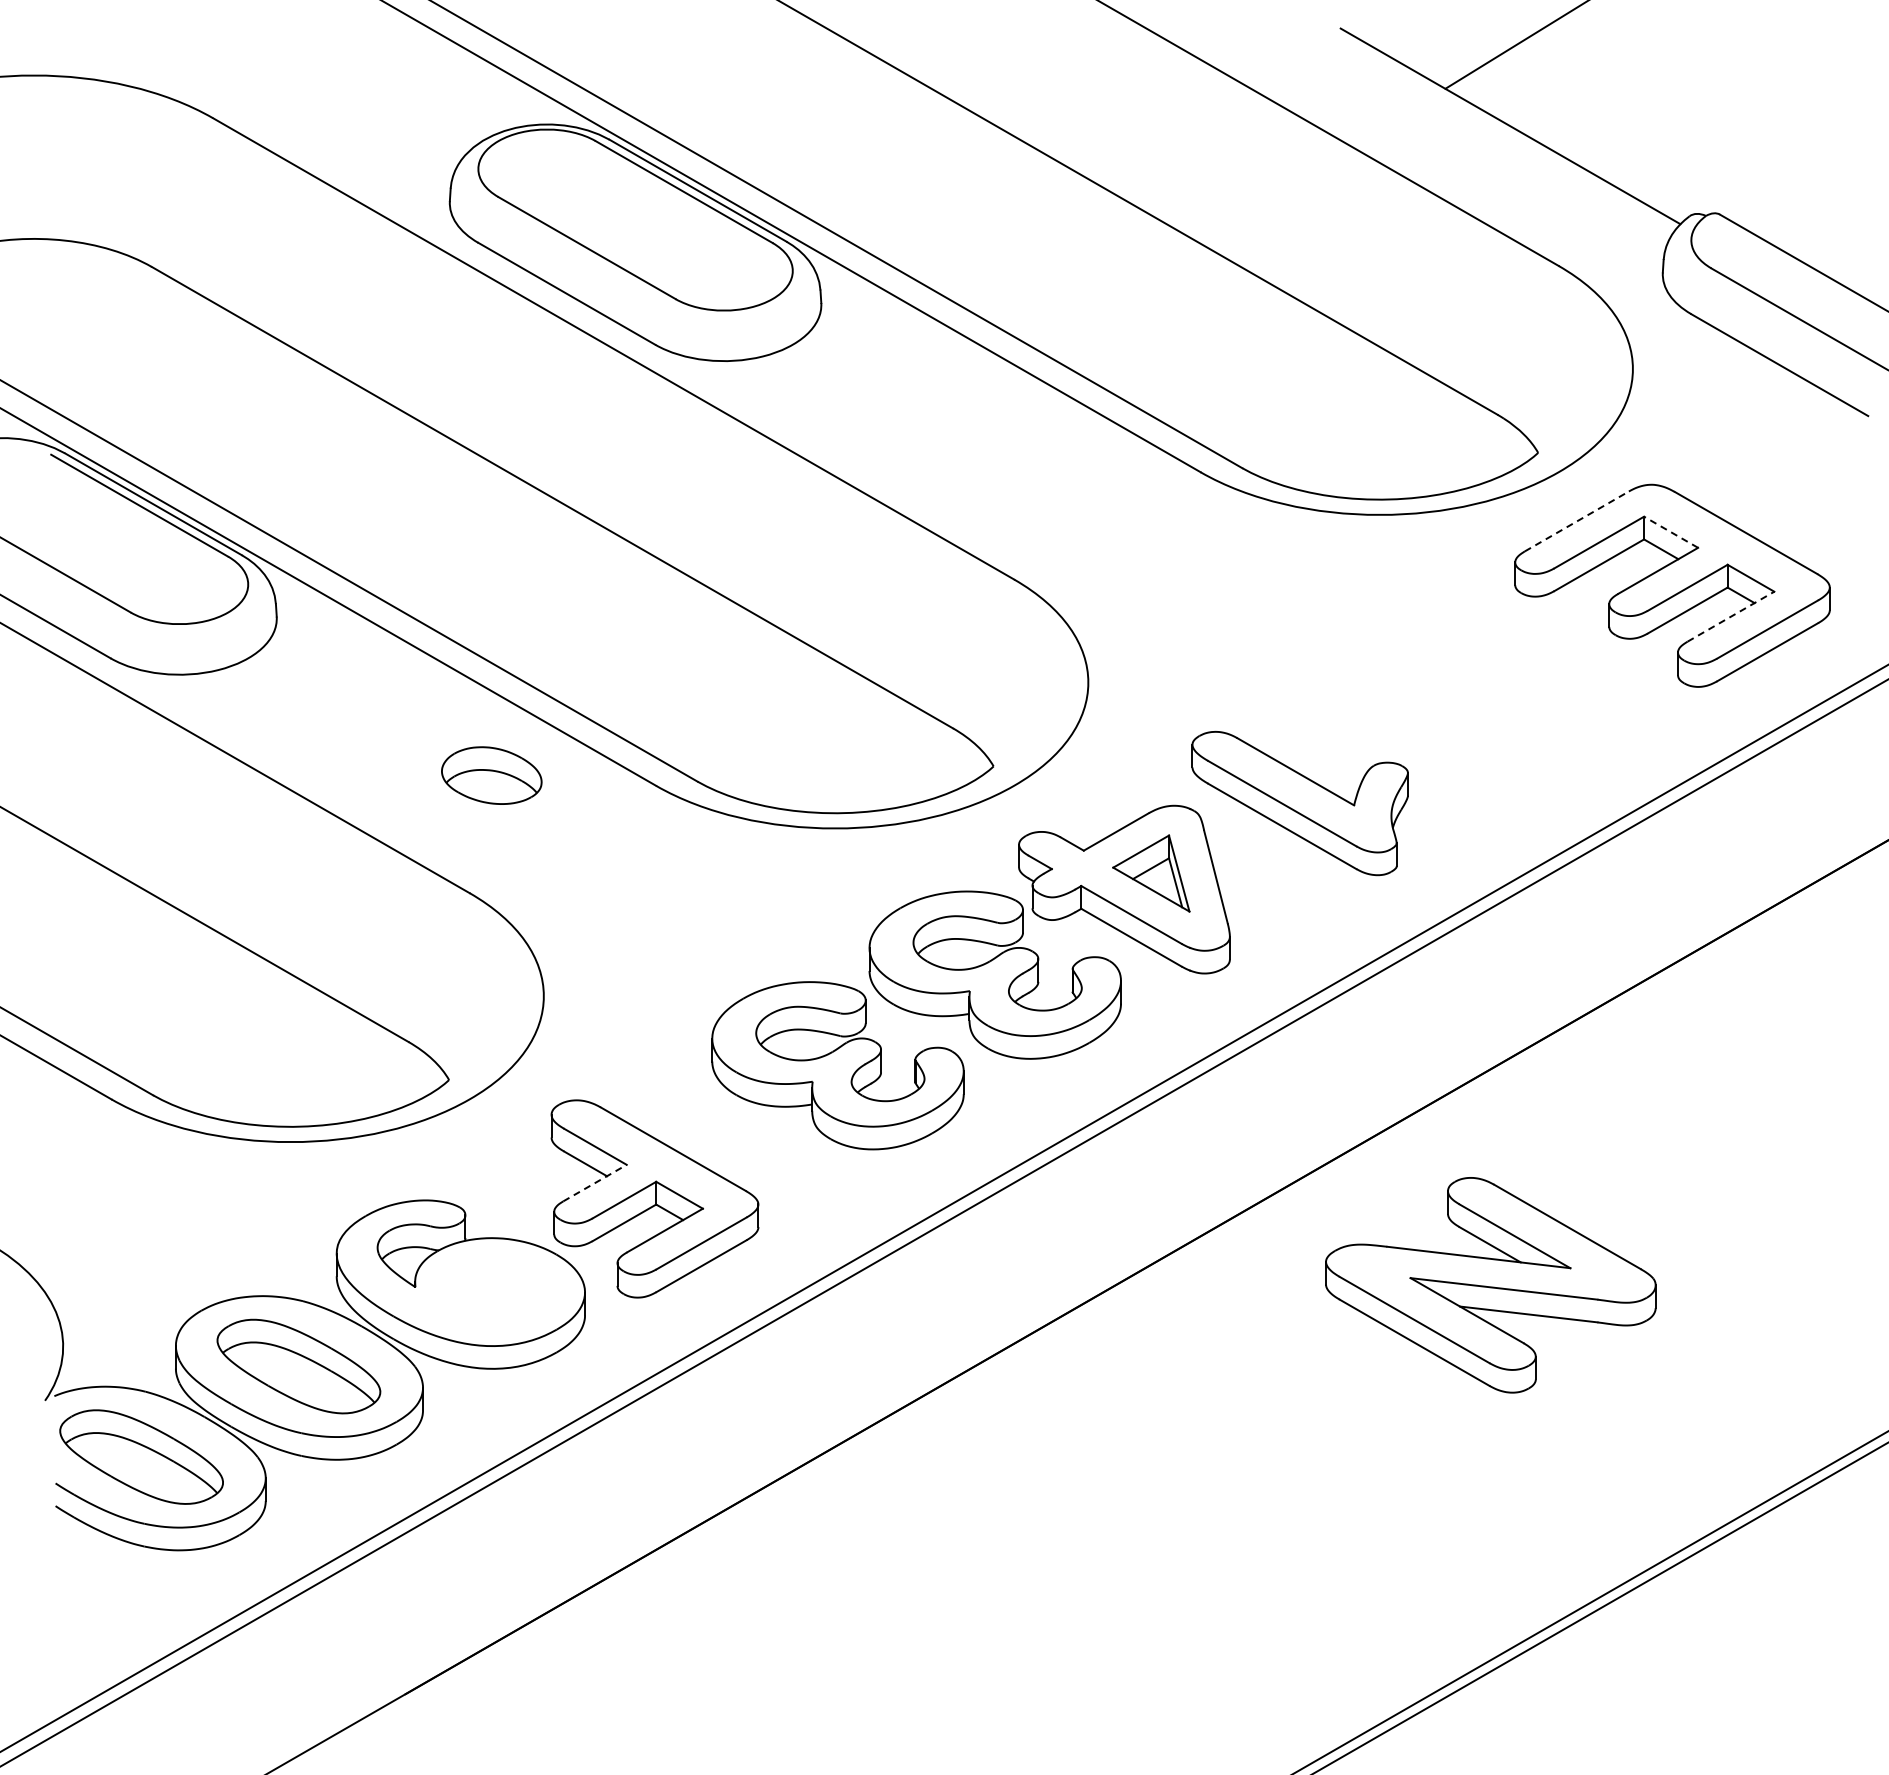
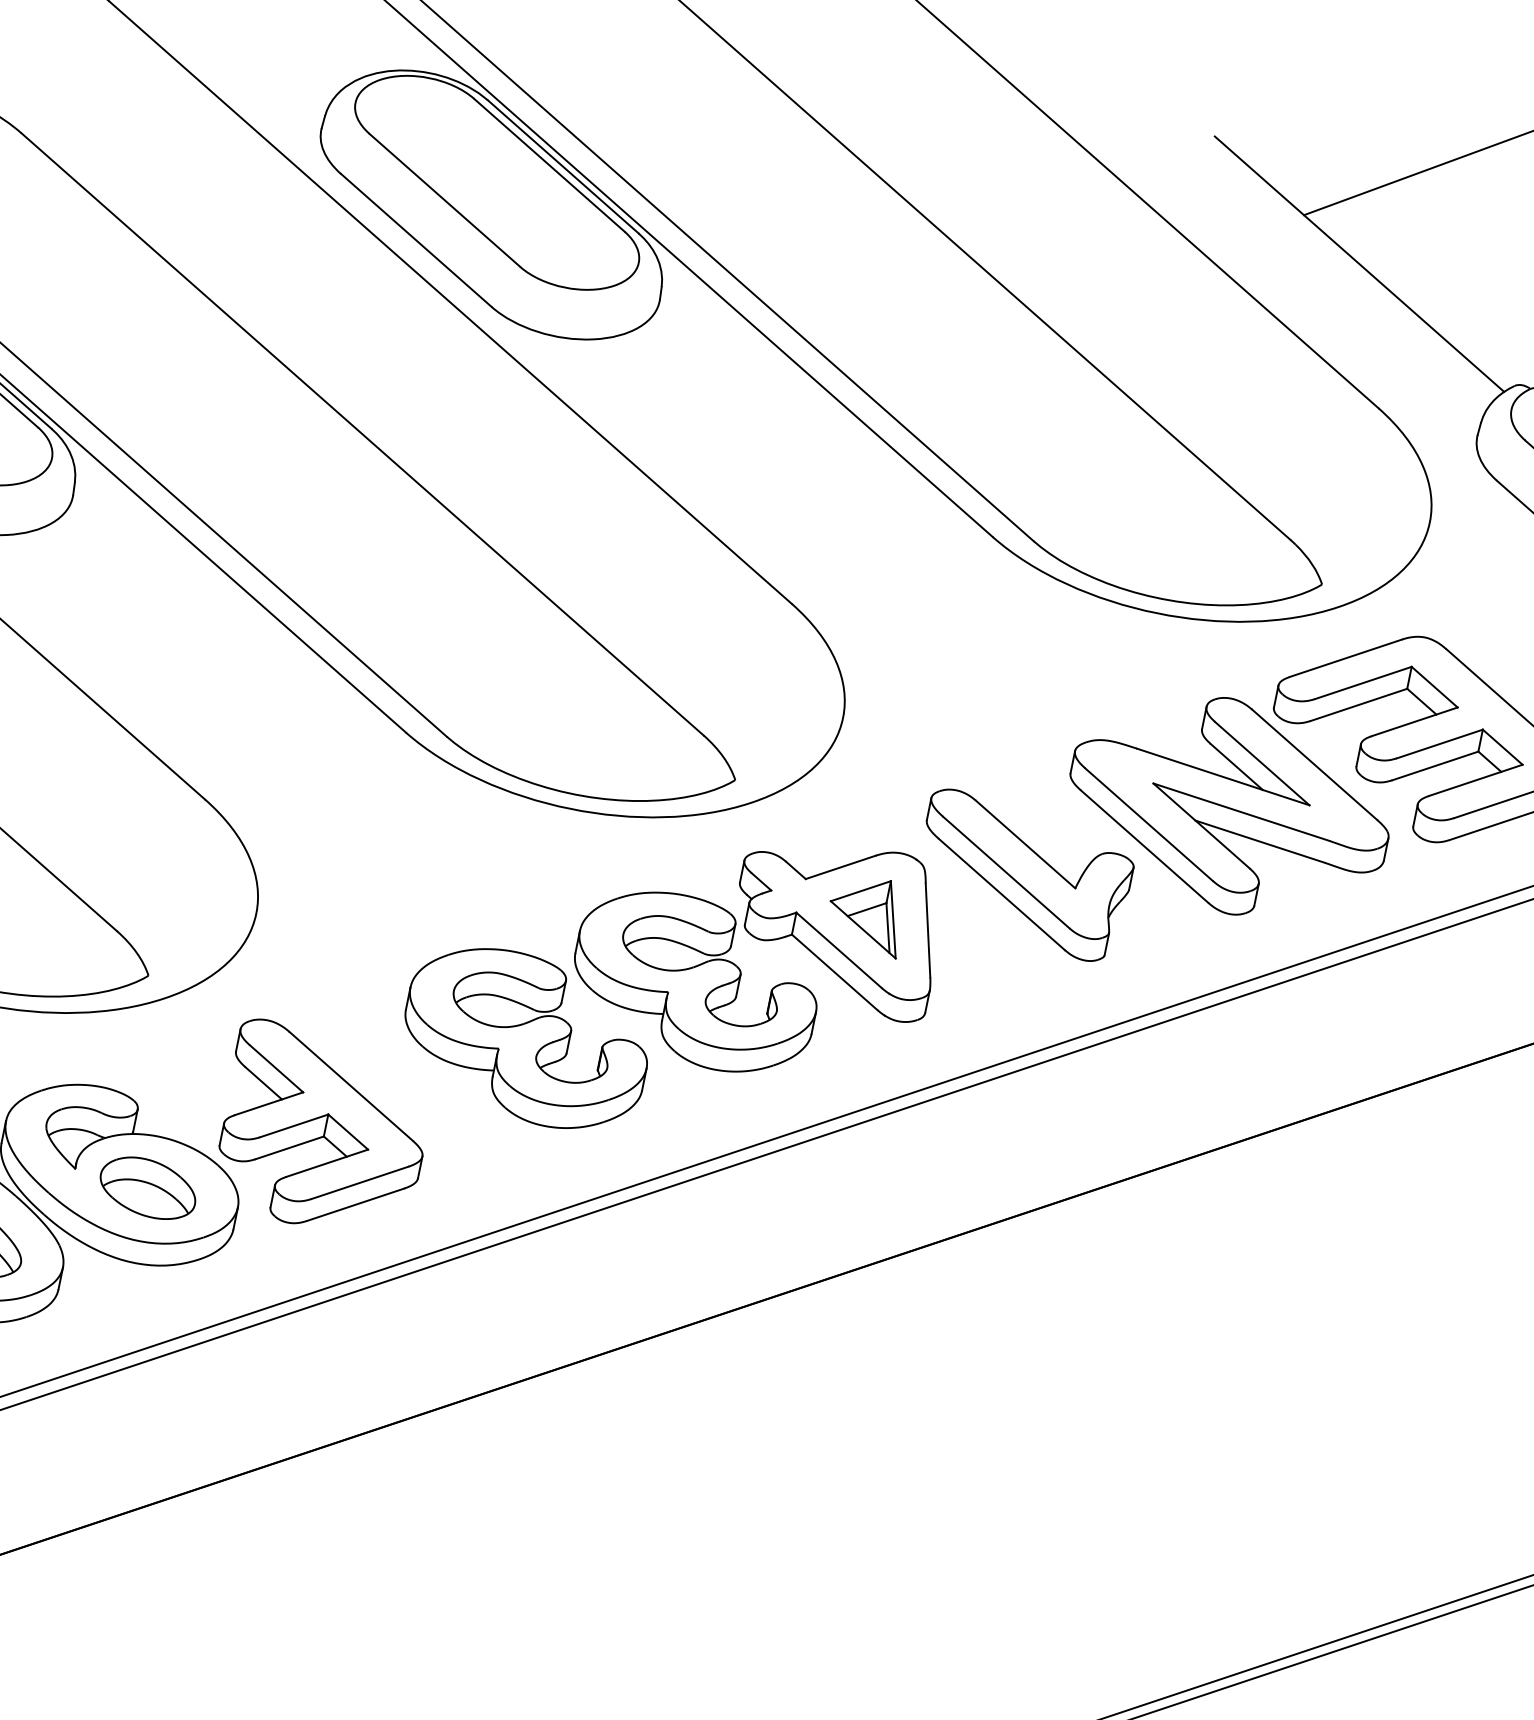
line: (1576, 521) -> (1345, 658), dashed -> solid
line: (1670, 532) -> (1434, 687), dashed -> solid
line: (1731, 616) -> (1476, 780), dashed -> solid
part: (491, 775) -> (147, 1188), moved
line: (595, 1183) -> (269, 1104), dashed -> solid
part: (1490, 1285) -> (1229, 806), moved

